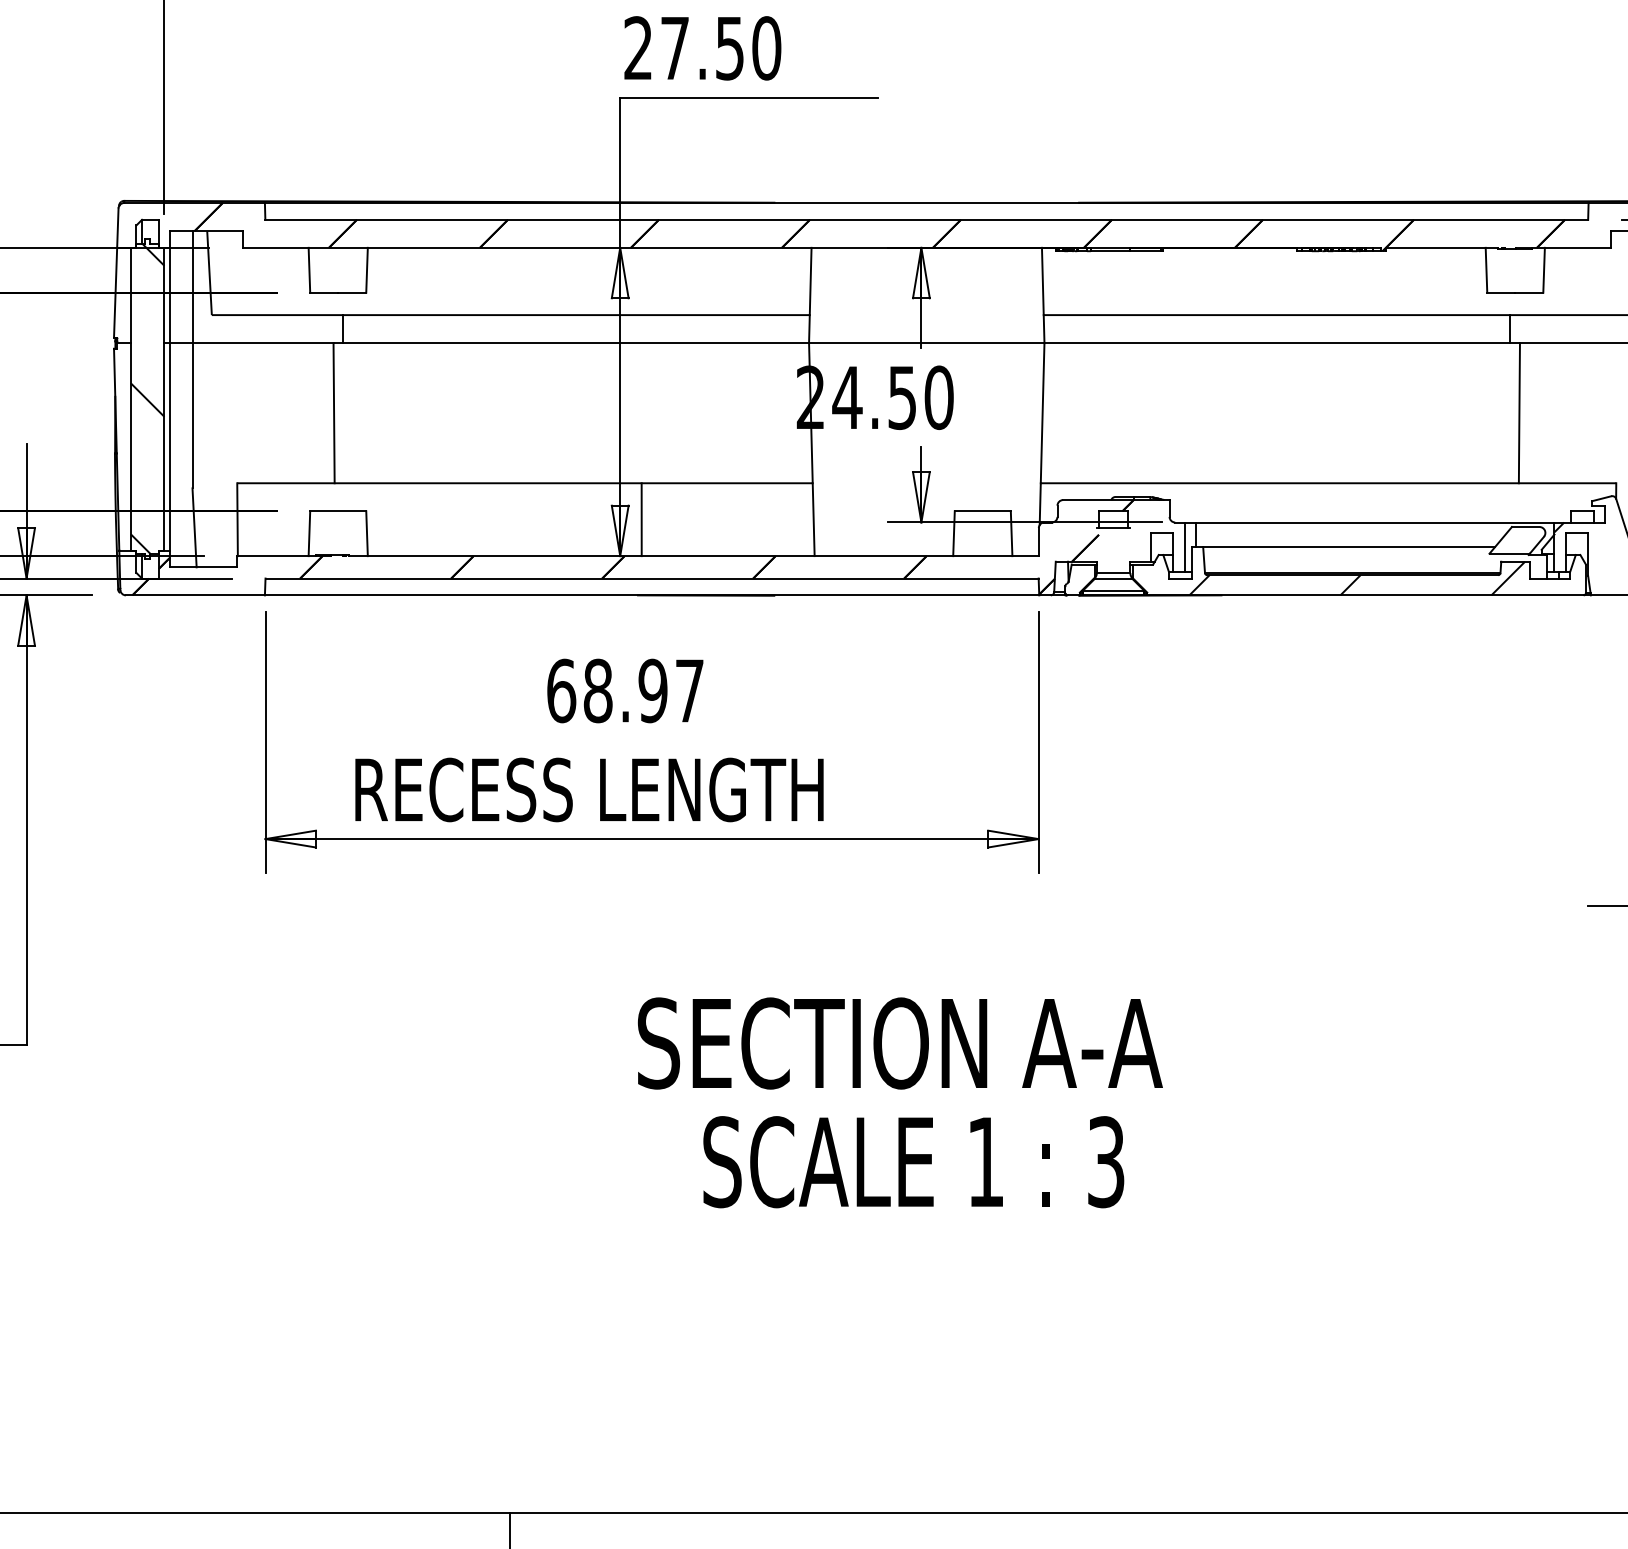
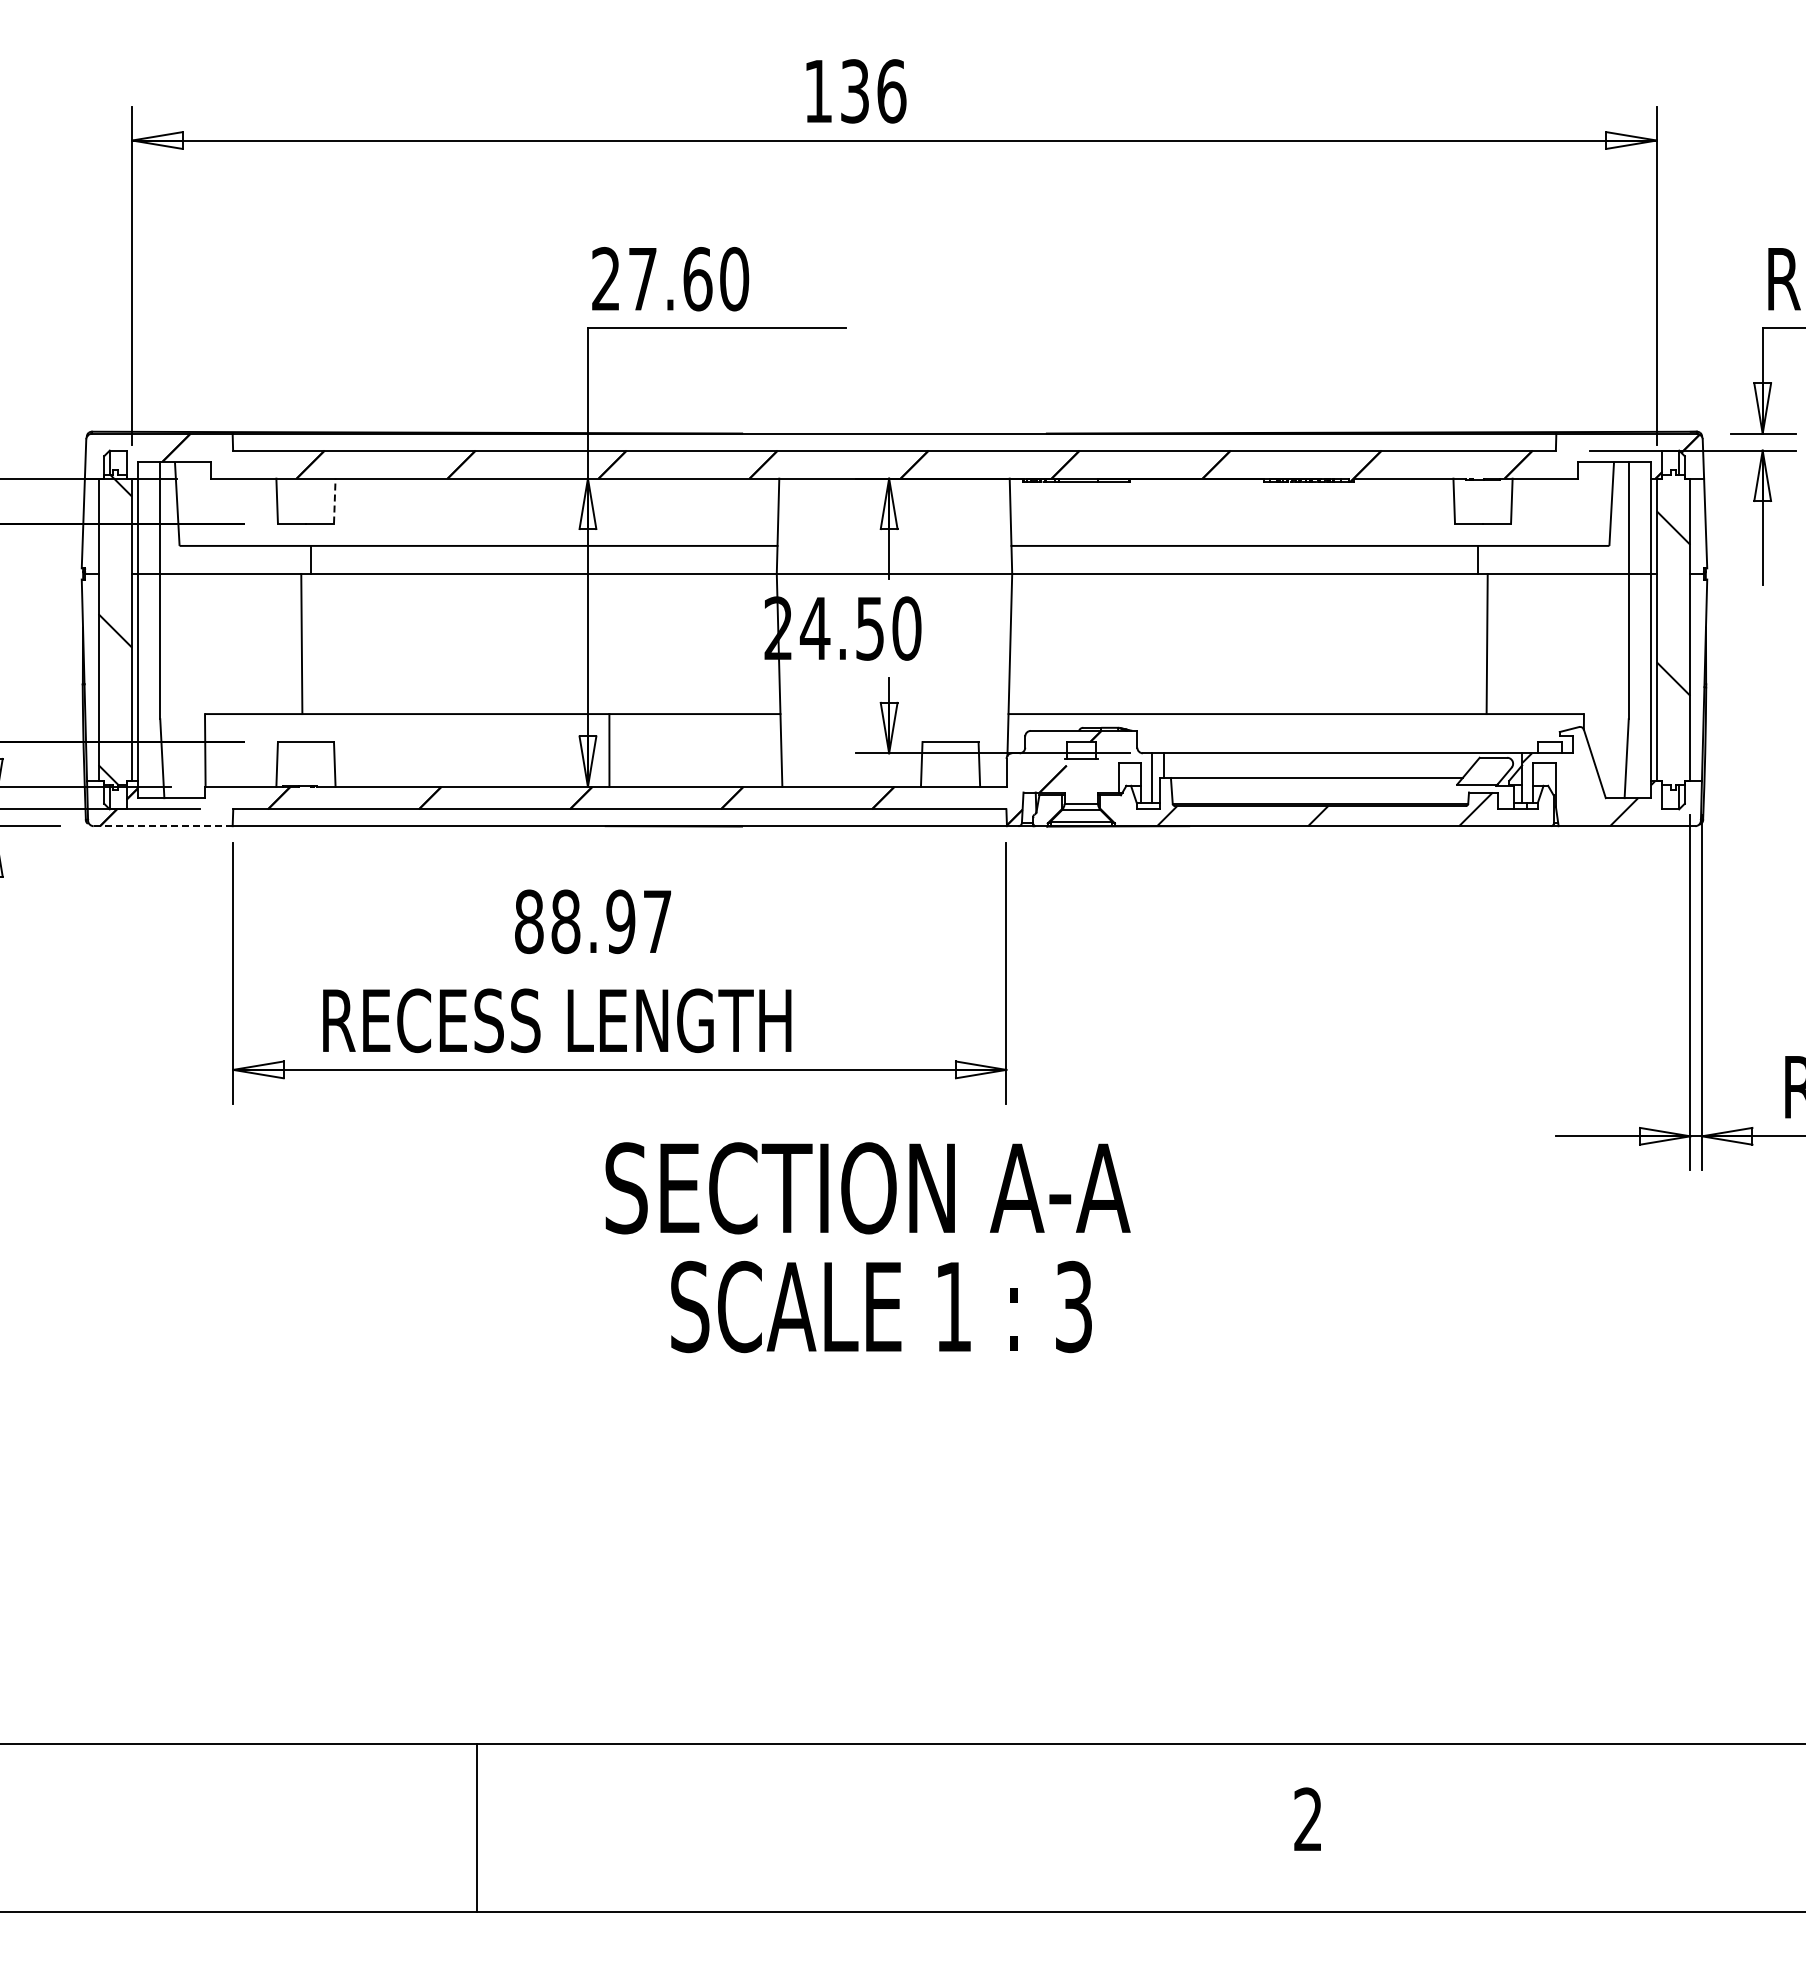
text: (729, 48) -> (697, 279), 27.50 -> 27.60
line: (366, 269) -> (334, 500), solid -> dashed
line: (195, 595) -> (163, 826), solid -> dashed
text: (561, 690) -> (529, 921), 68.97 -> 88.97
text: (899, 1102) -> (867, 1247), moved

